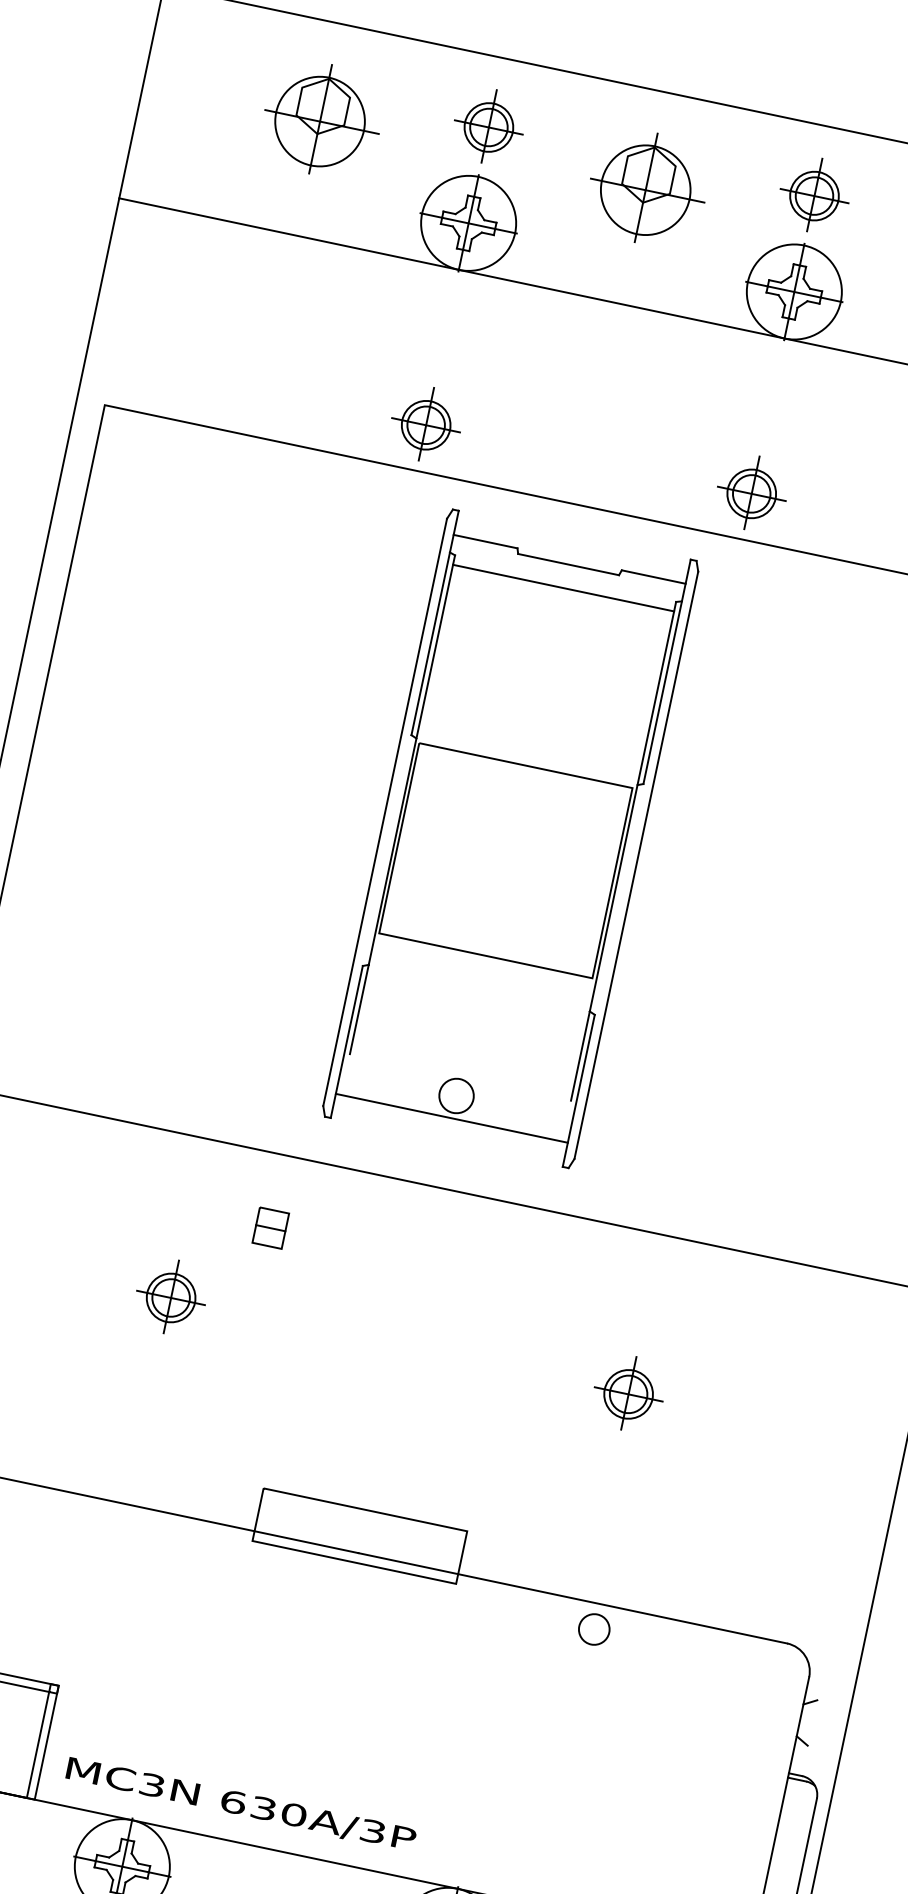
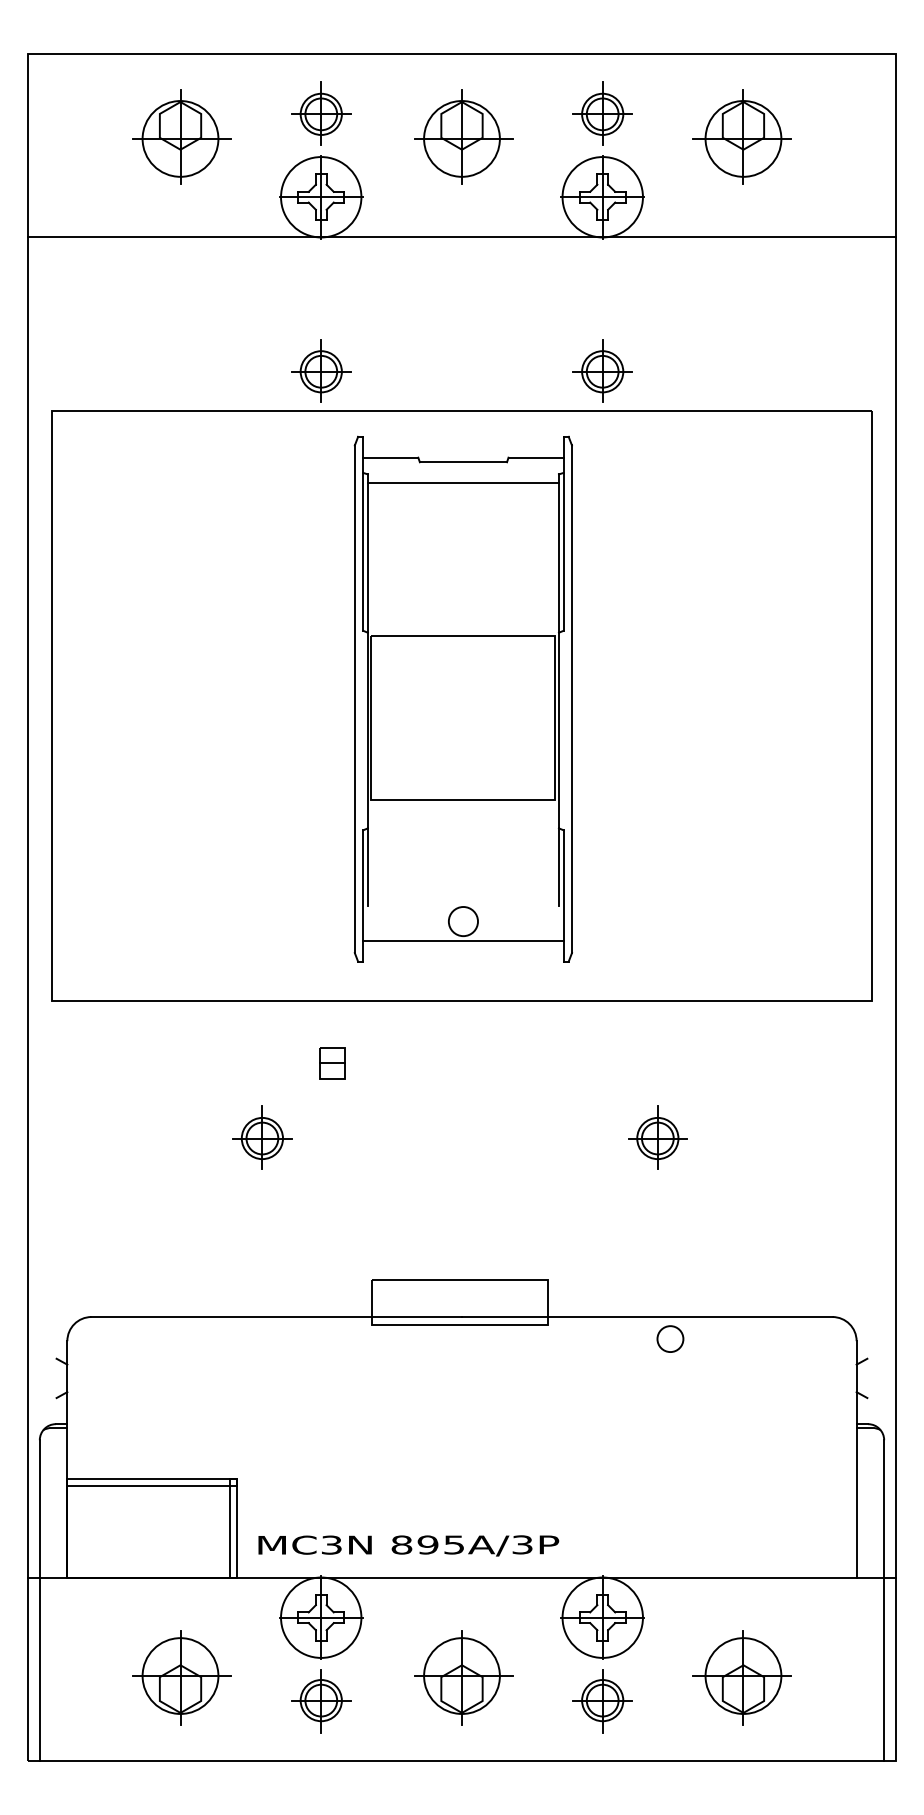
text: (263, 1807) -> (427, 1544), 630A/3P -> 895A/3P

